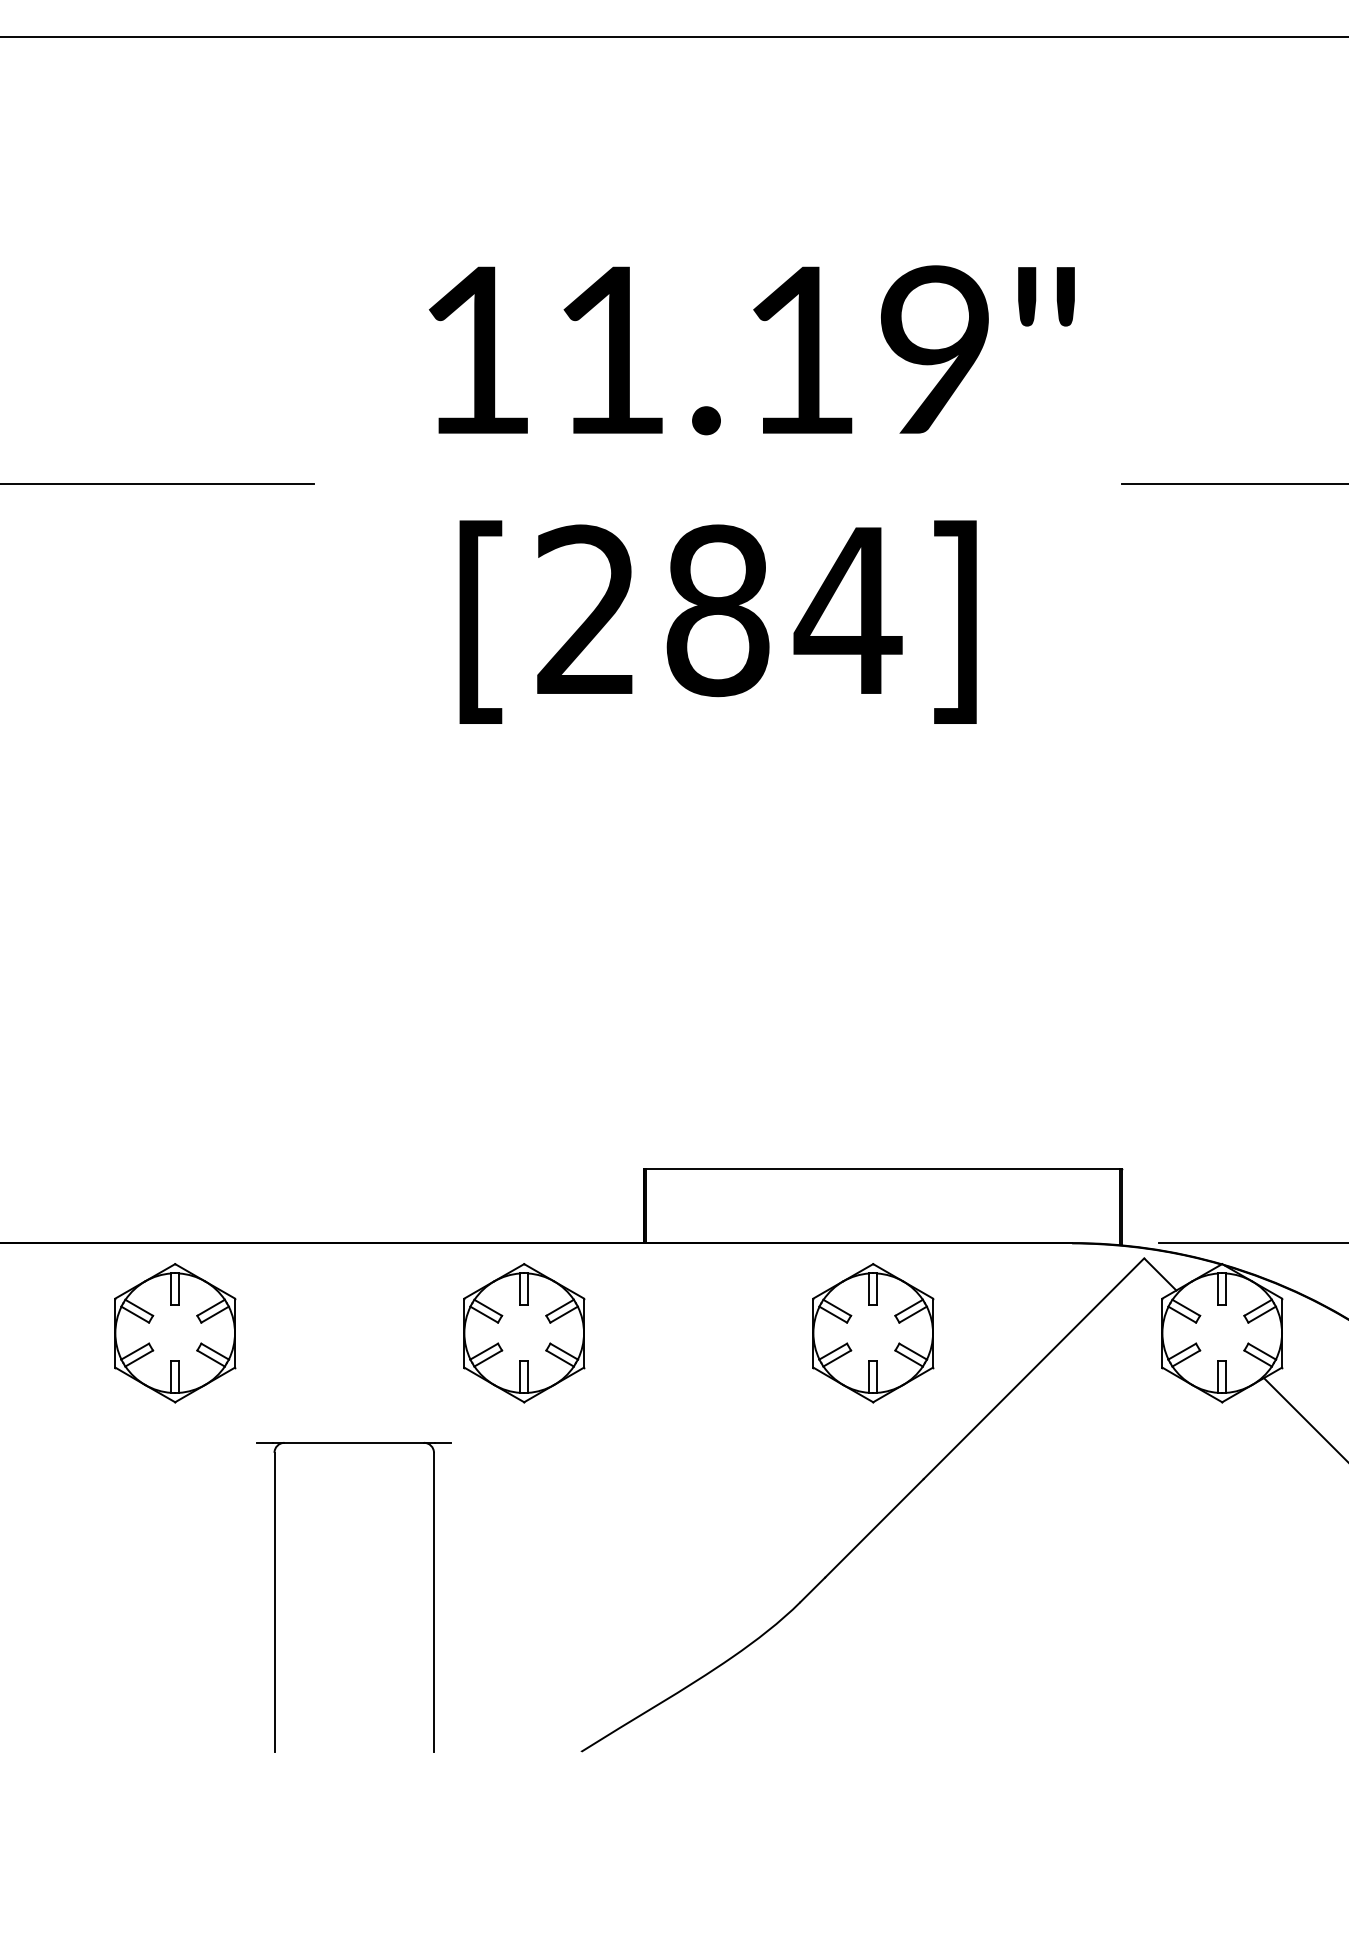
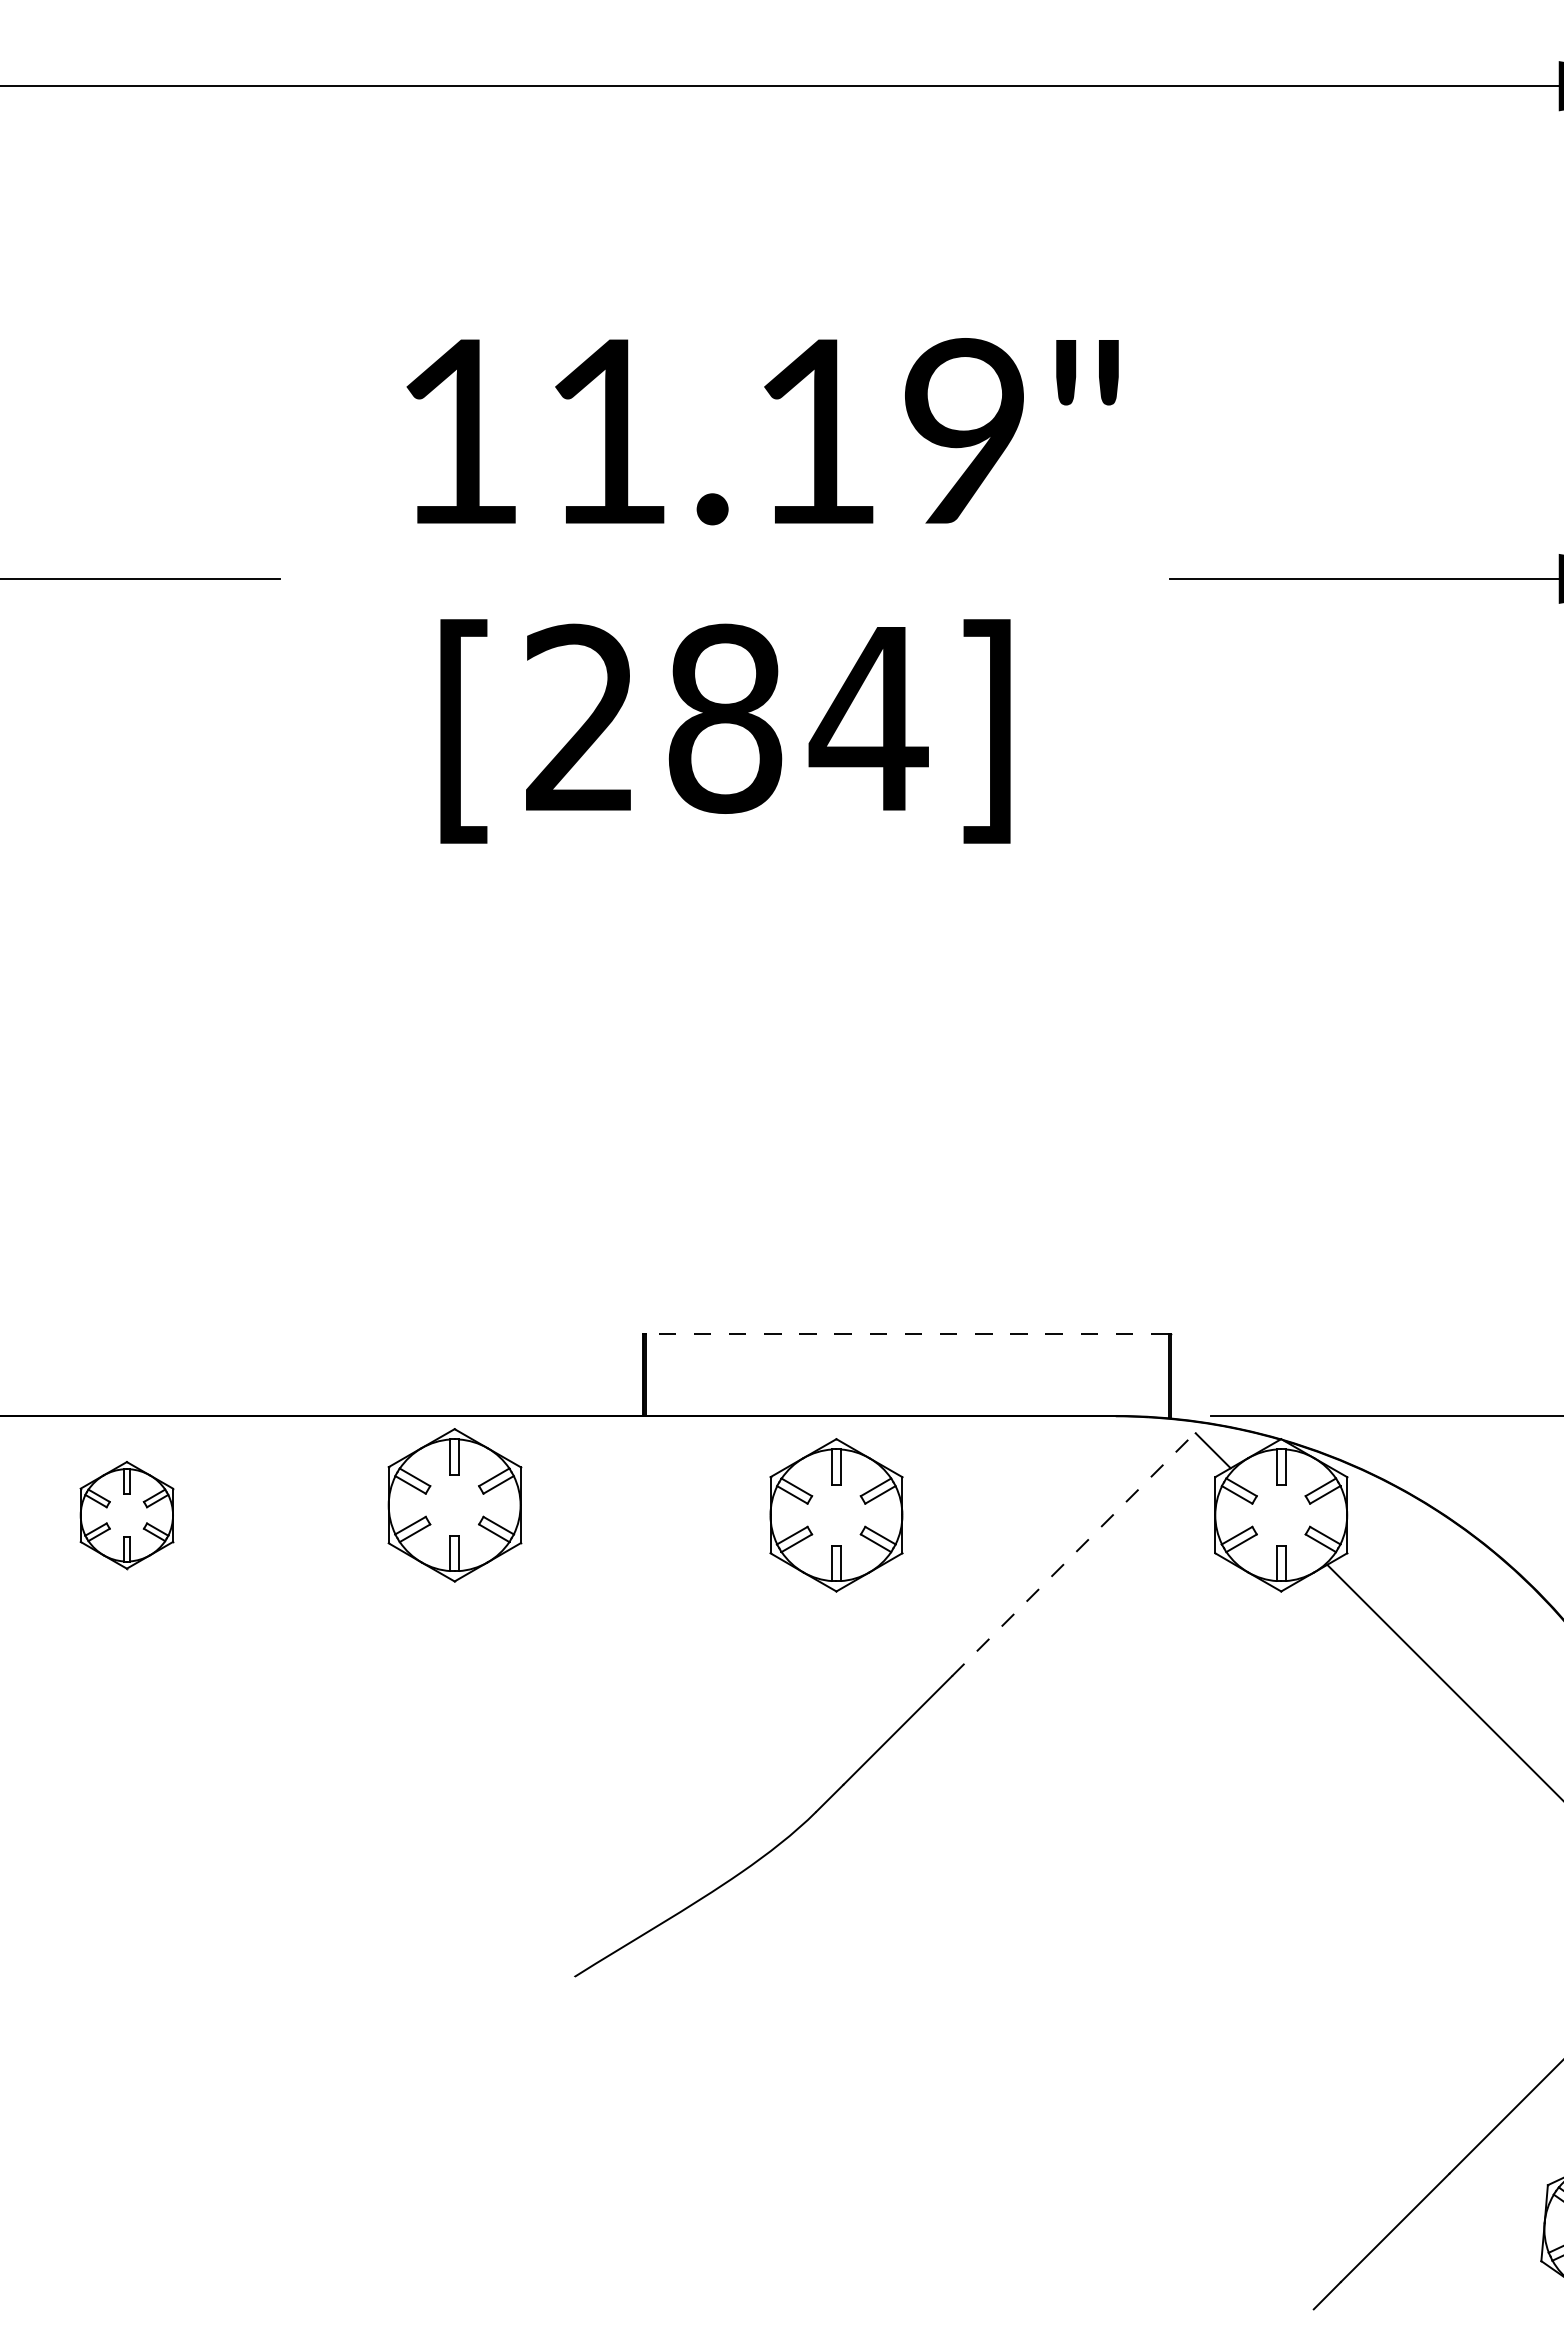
line: (882, 1168) -> (906, 1333), solid -> dashed
part: (174, 1333) -> (126, 1515), size x0.7
part: (524, 1333) -> (454, 1505), moved
part: (873, 1333) -> (836, 1515), moved
line: (1034, 1368) -> (1074, 1554), solid -> dashed
part: (274, 1597) -> (236, 1806), removed

